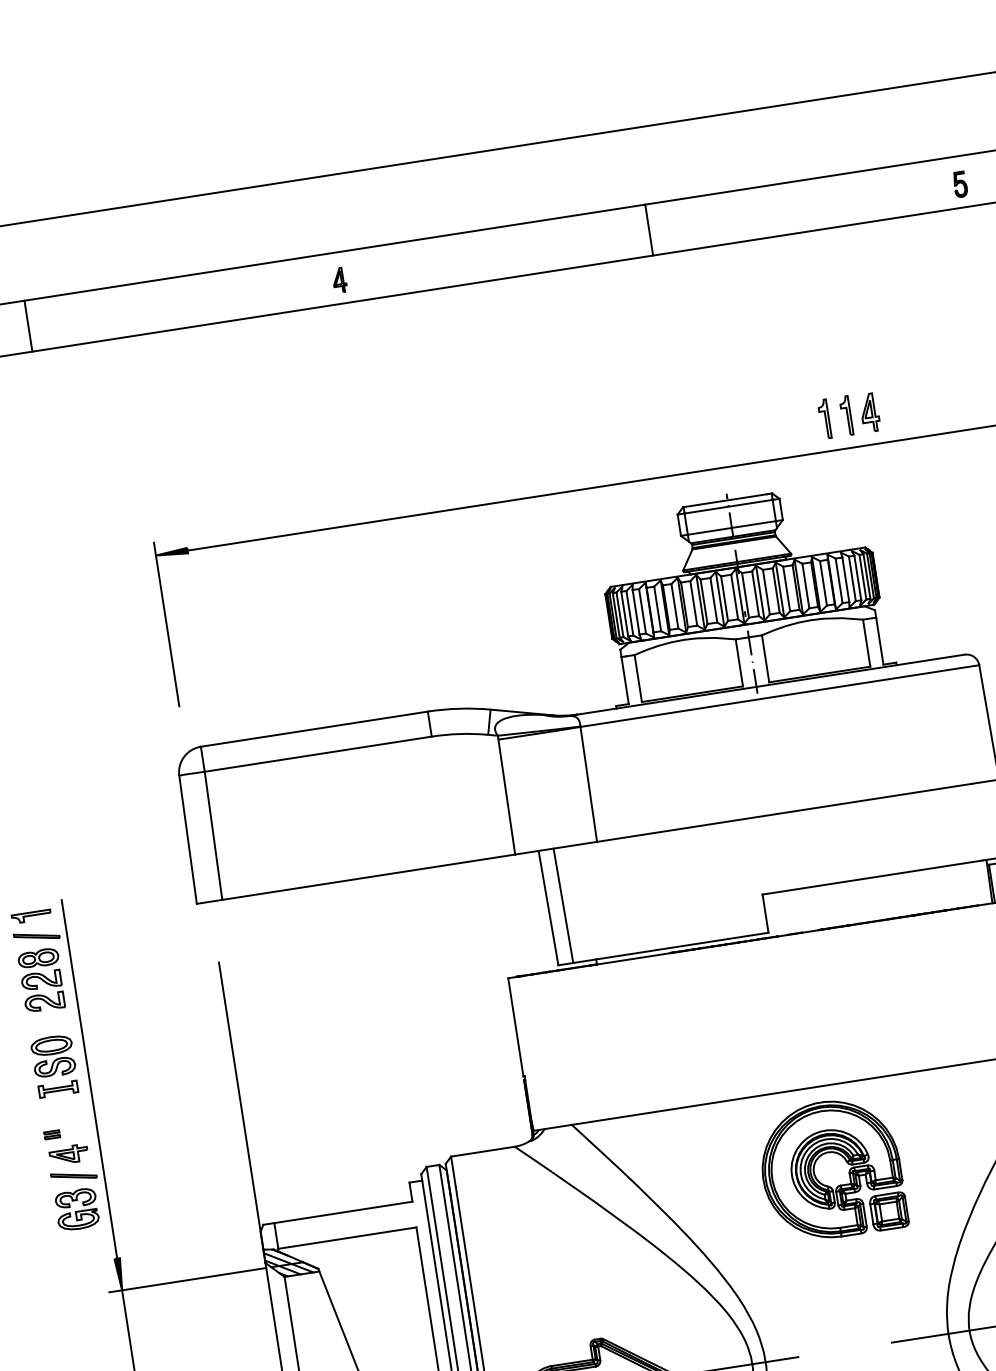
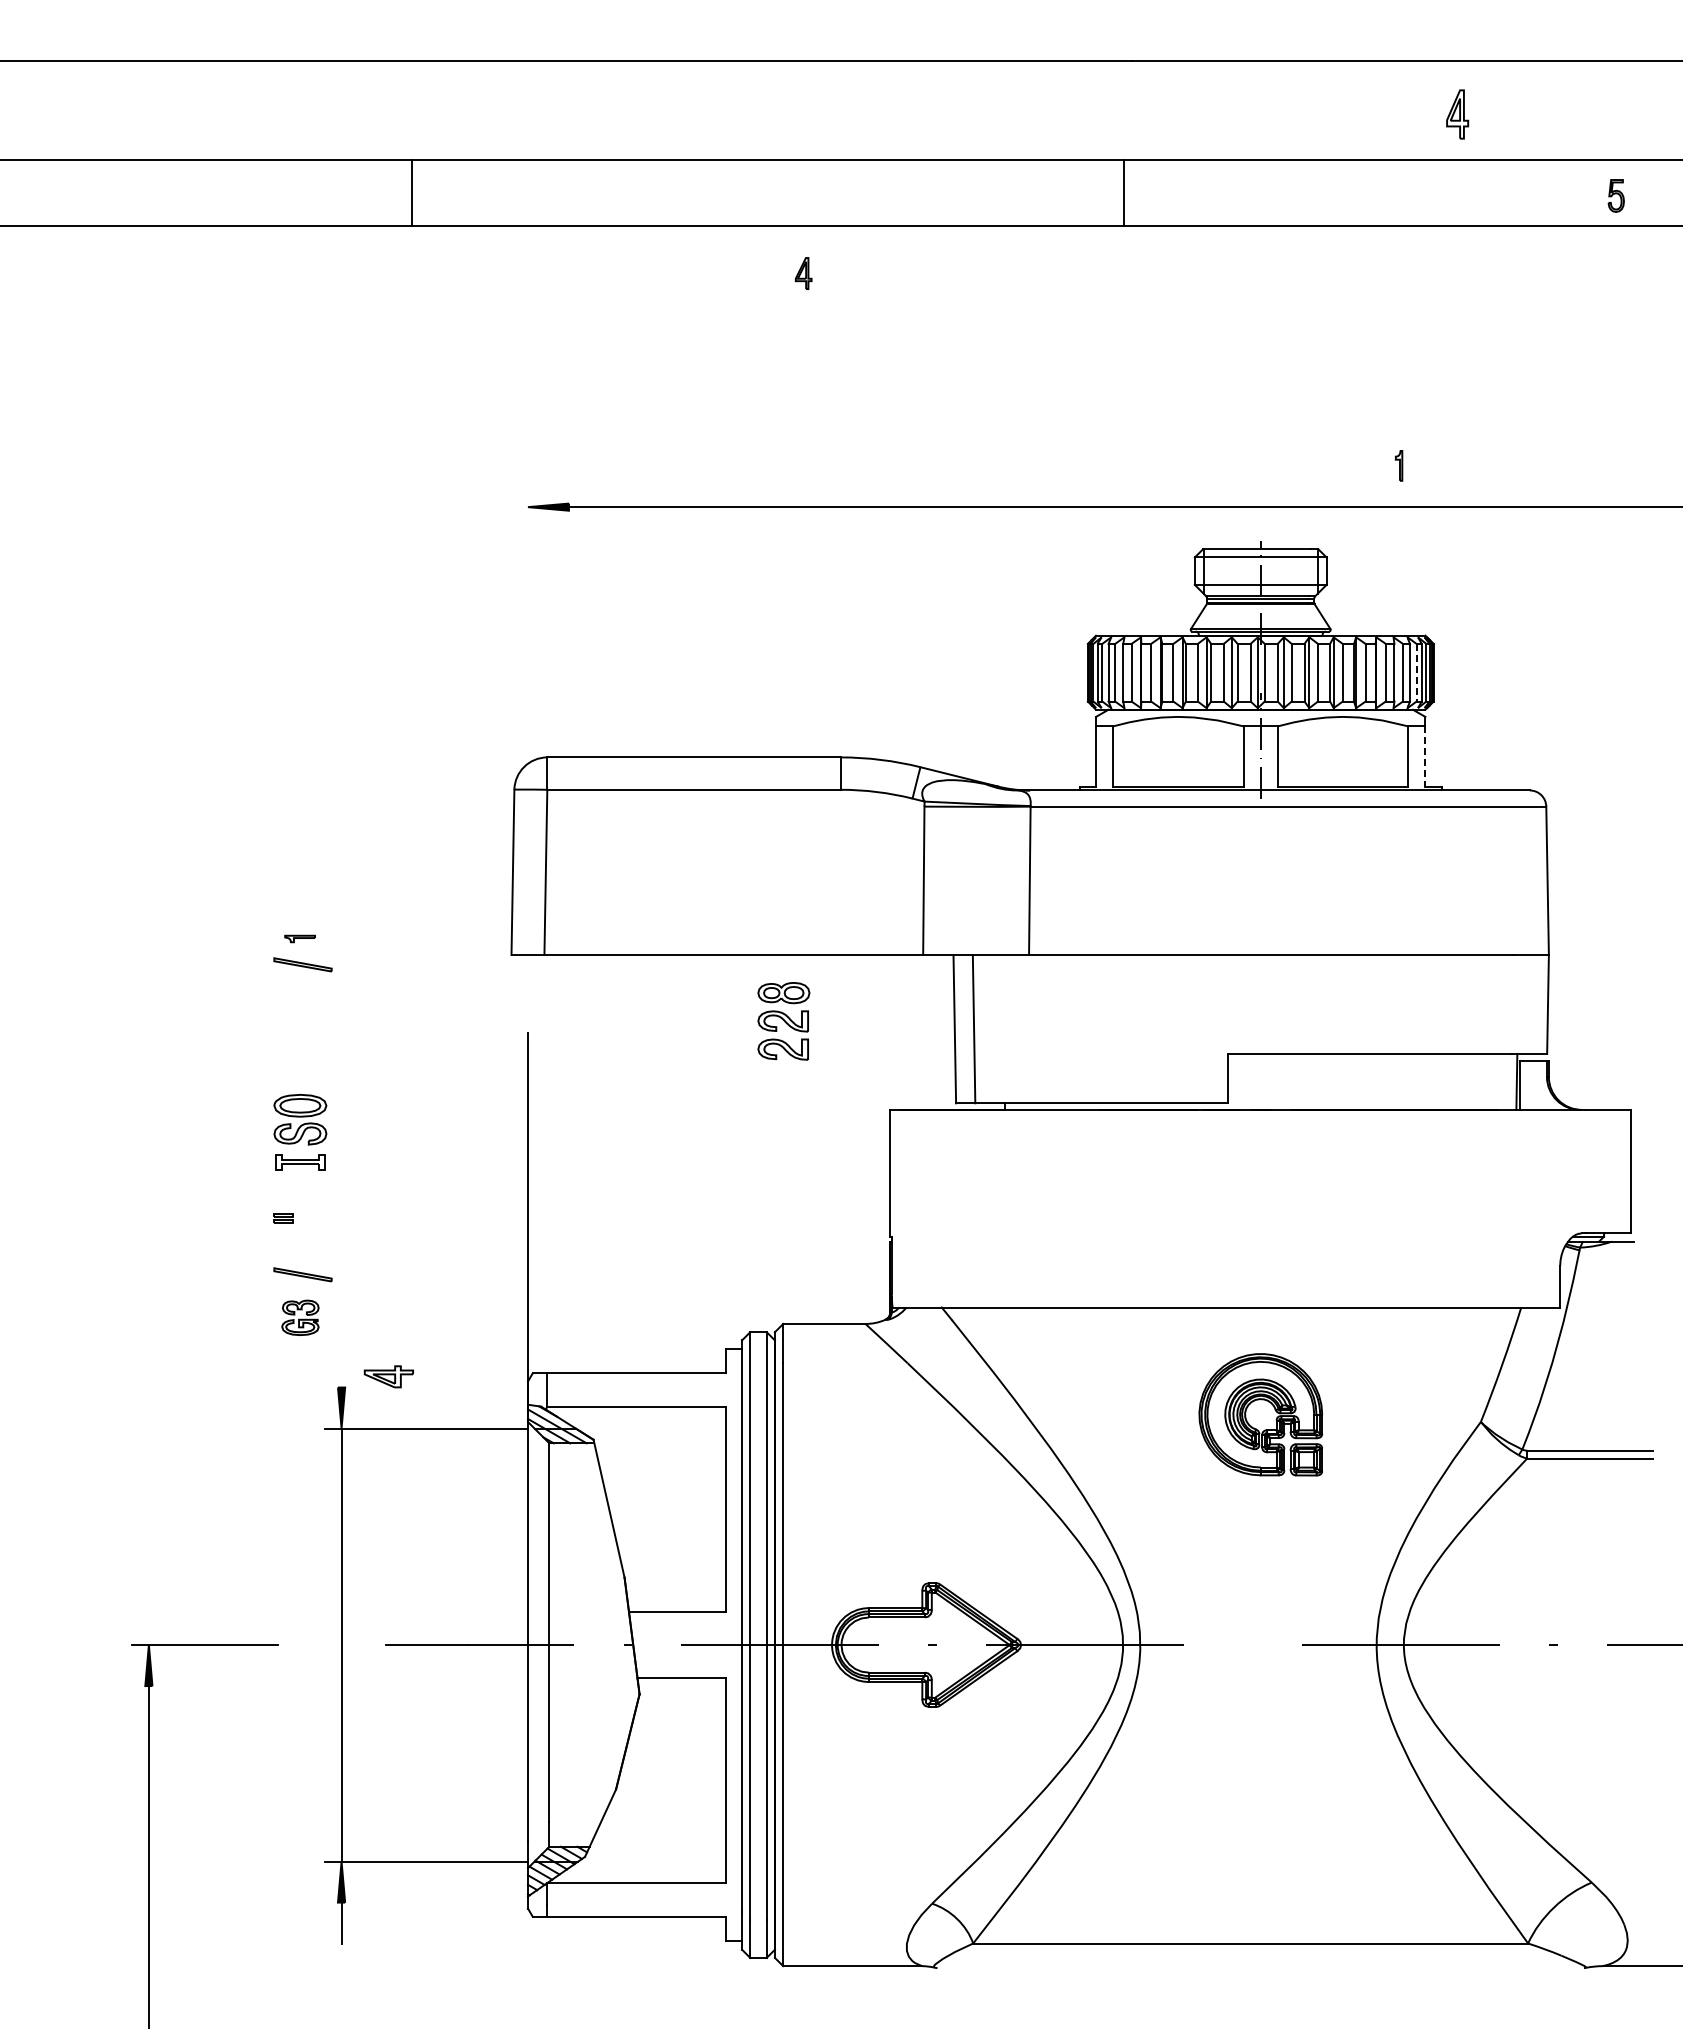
line: (649, 230) -> (1123, 192), moved
part: (339, 280) -> (803, 273), moved
part: (869, 412) -> (1457, 114), moved
part: (846, 415) -> (1427, 465), removed
part: (824, 419) -> (1398, 465), size x0.6
line: (862, 577) -> (1416, 672), solid -> dashed
line: (166, 624) -> (527, 596), removed
line: (879, 641) -> (1425, 757), solid -> dashed
part: (30, 916) -> (299, 938), size x0.6
part: (41, 980) -> (783, 1021), moved
line: (89, 1079) -> (341, 1155), removed
part: (68, 1154) -> (388, 1376), moved
part: (831, 1169) -> (1260, 1414), size x0.7
part: (77, 1209) -> (300, 1317), size x0.7

